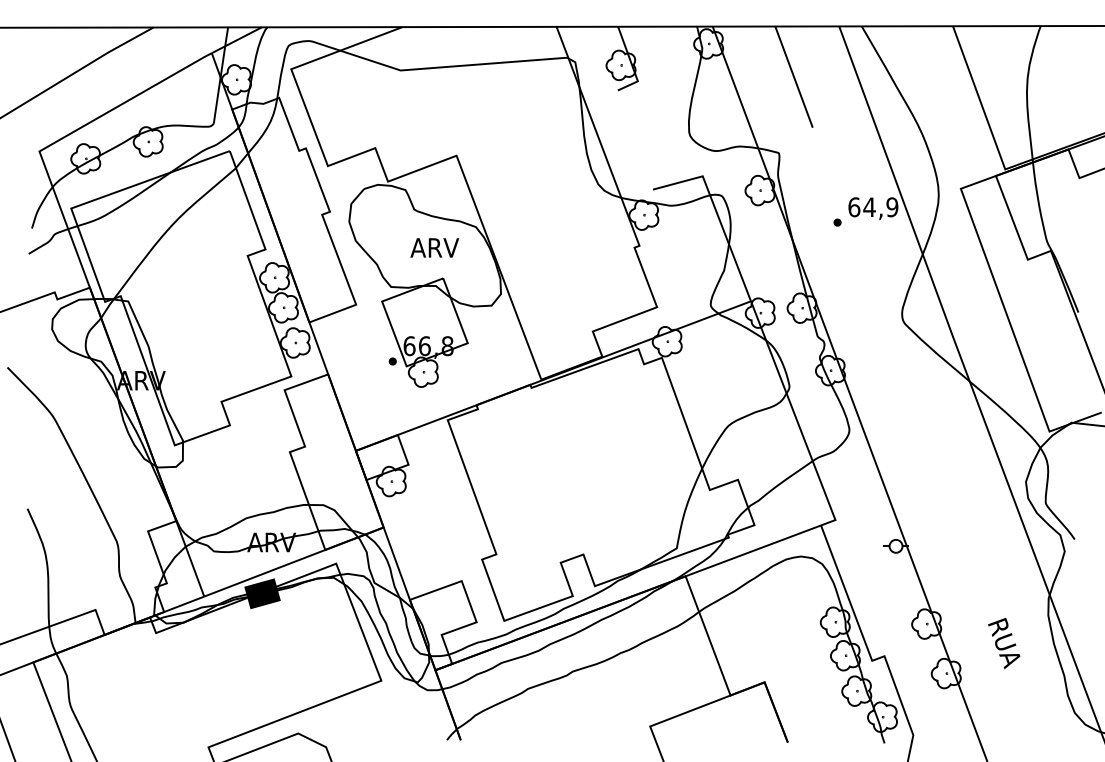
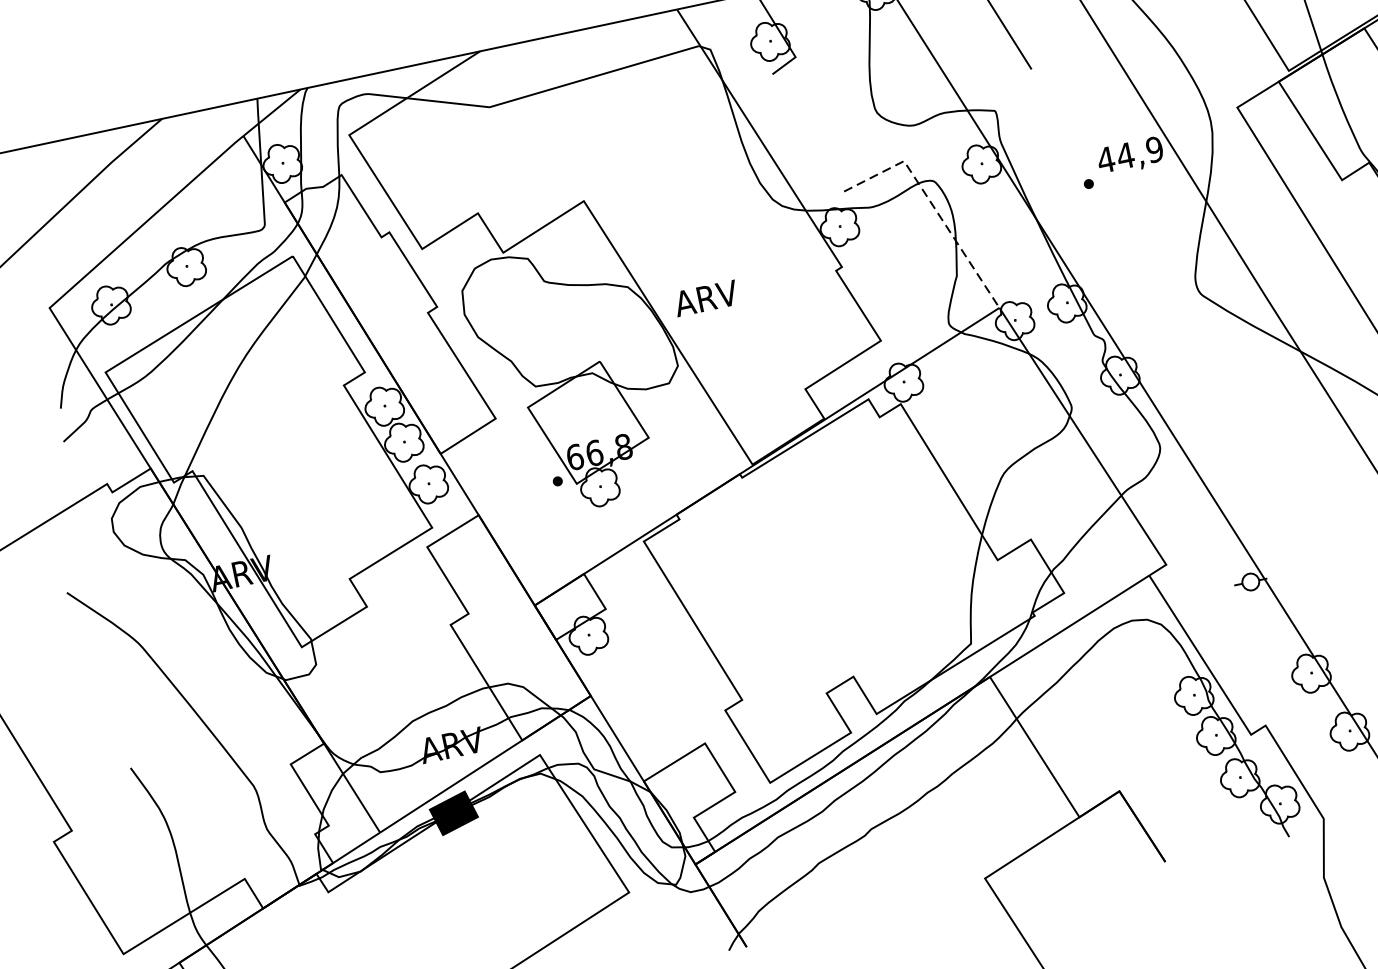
text: (854, 207) -> (1106, 160), 64,9 -> 44,9
line: (717, 214) -> (933, 205), solid -> dashed
text: (434, 247) -> (705, 298), moved

